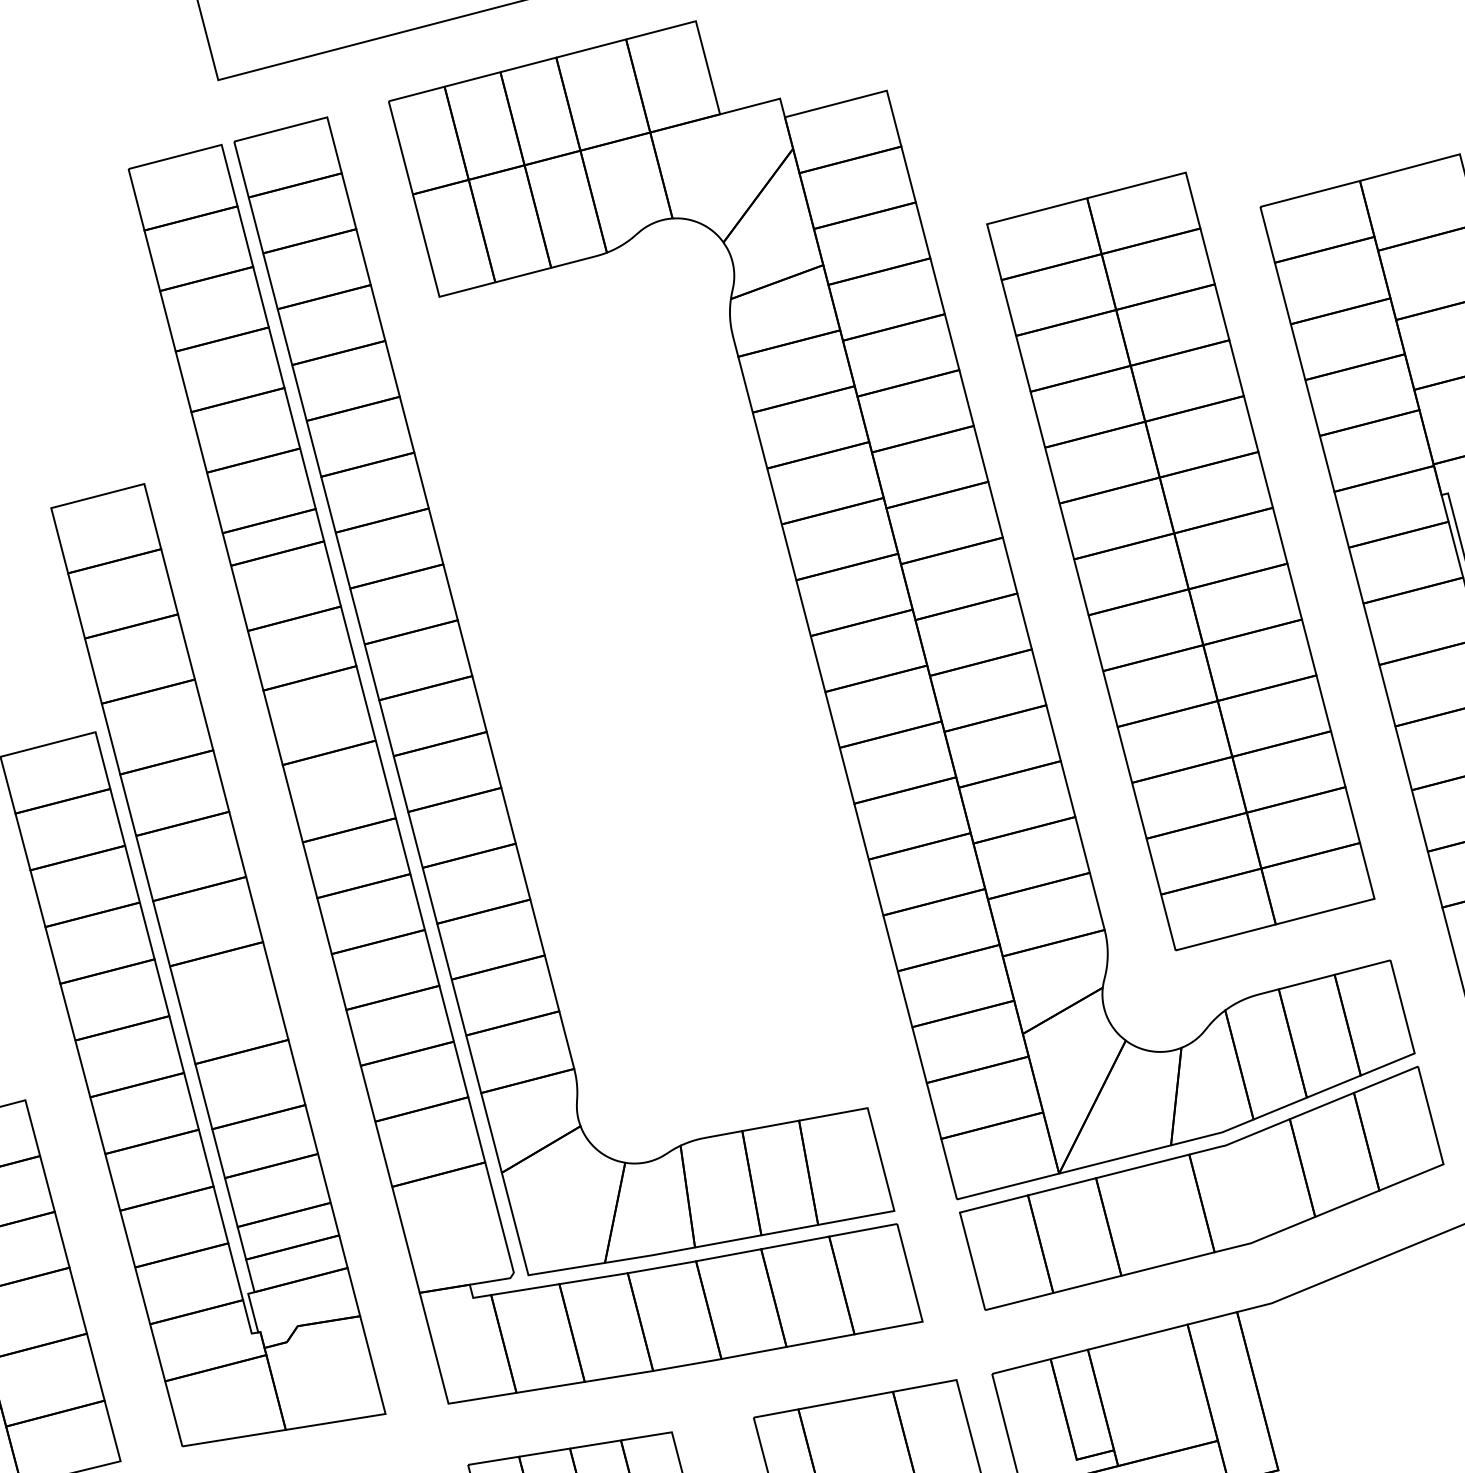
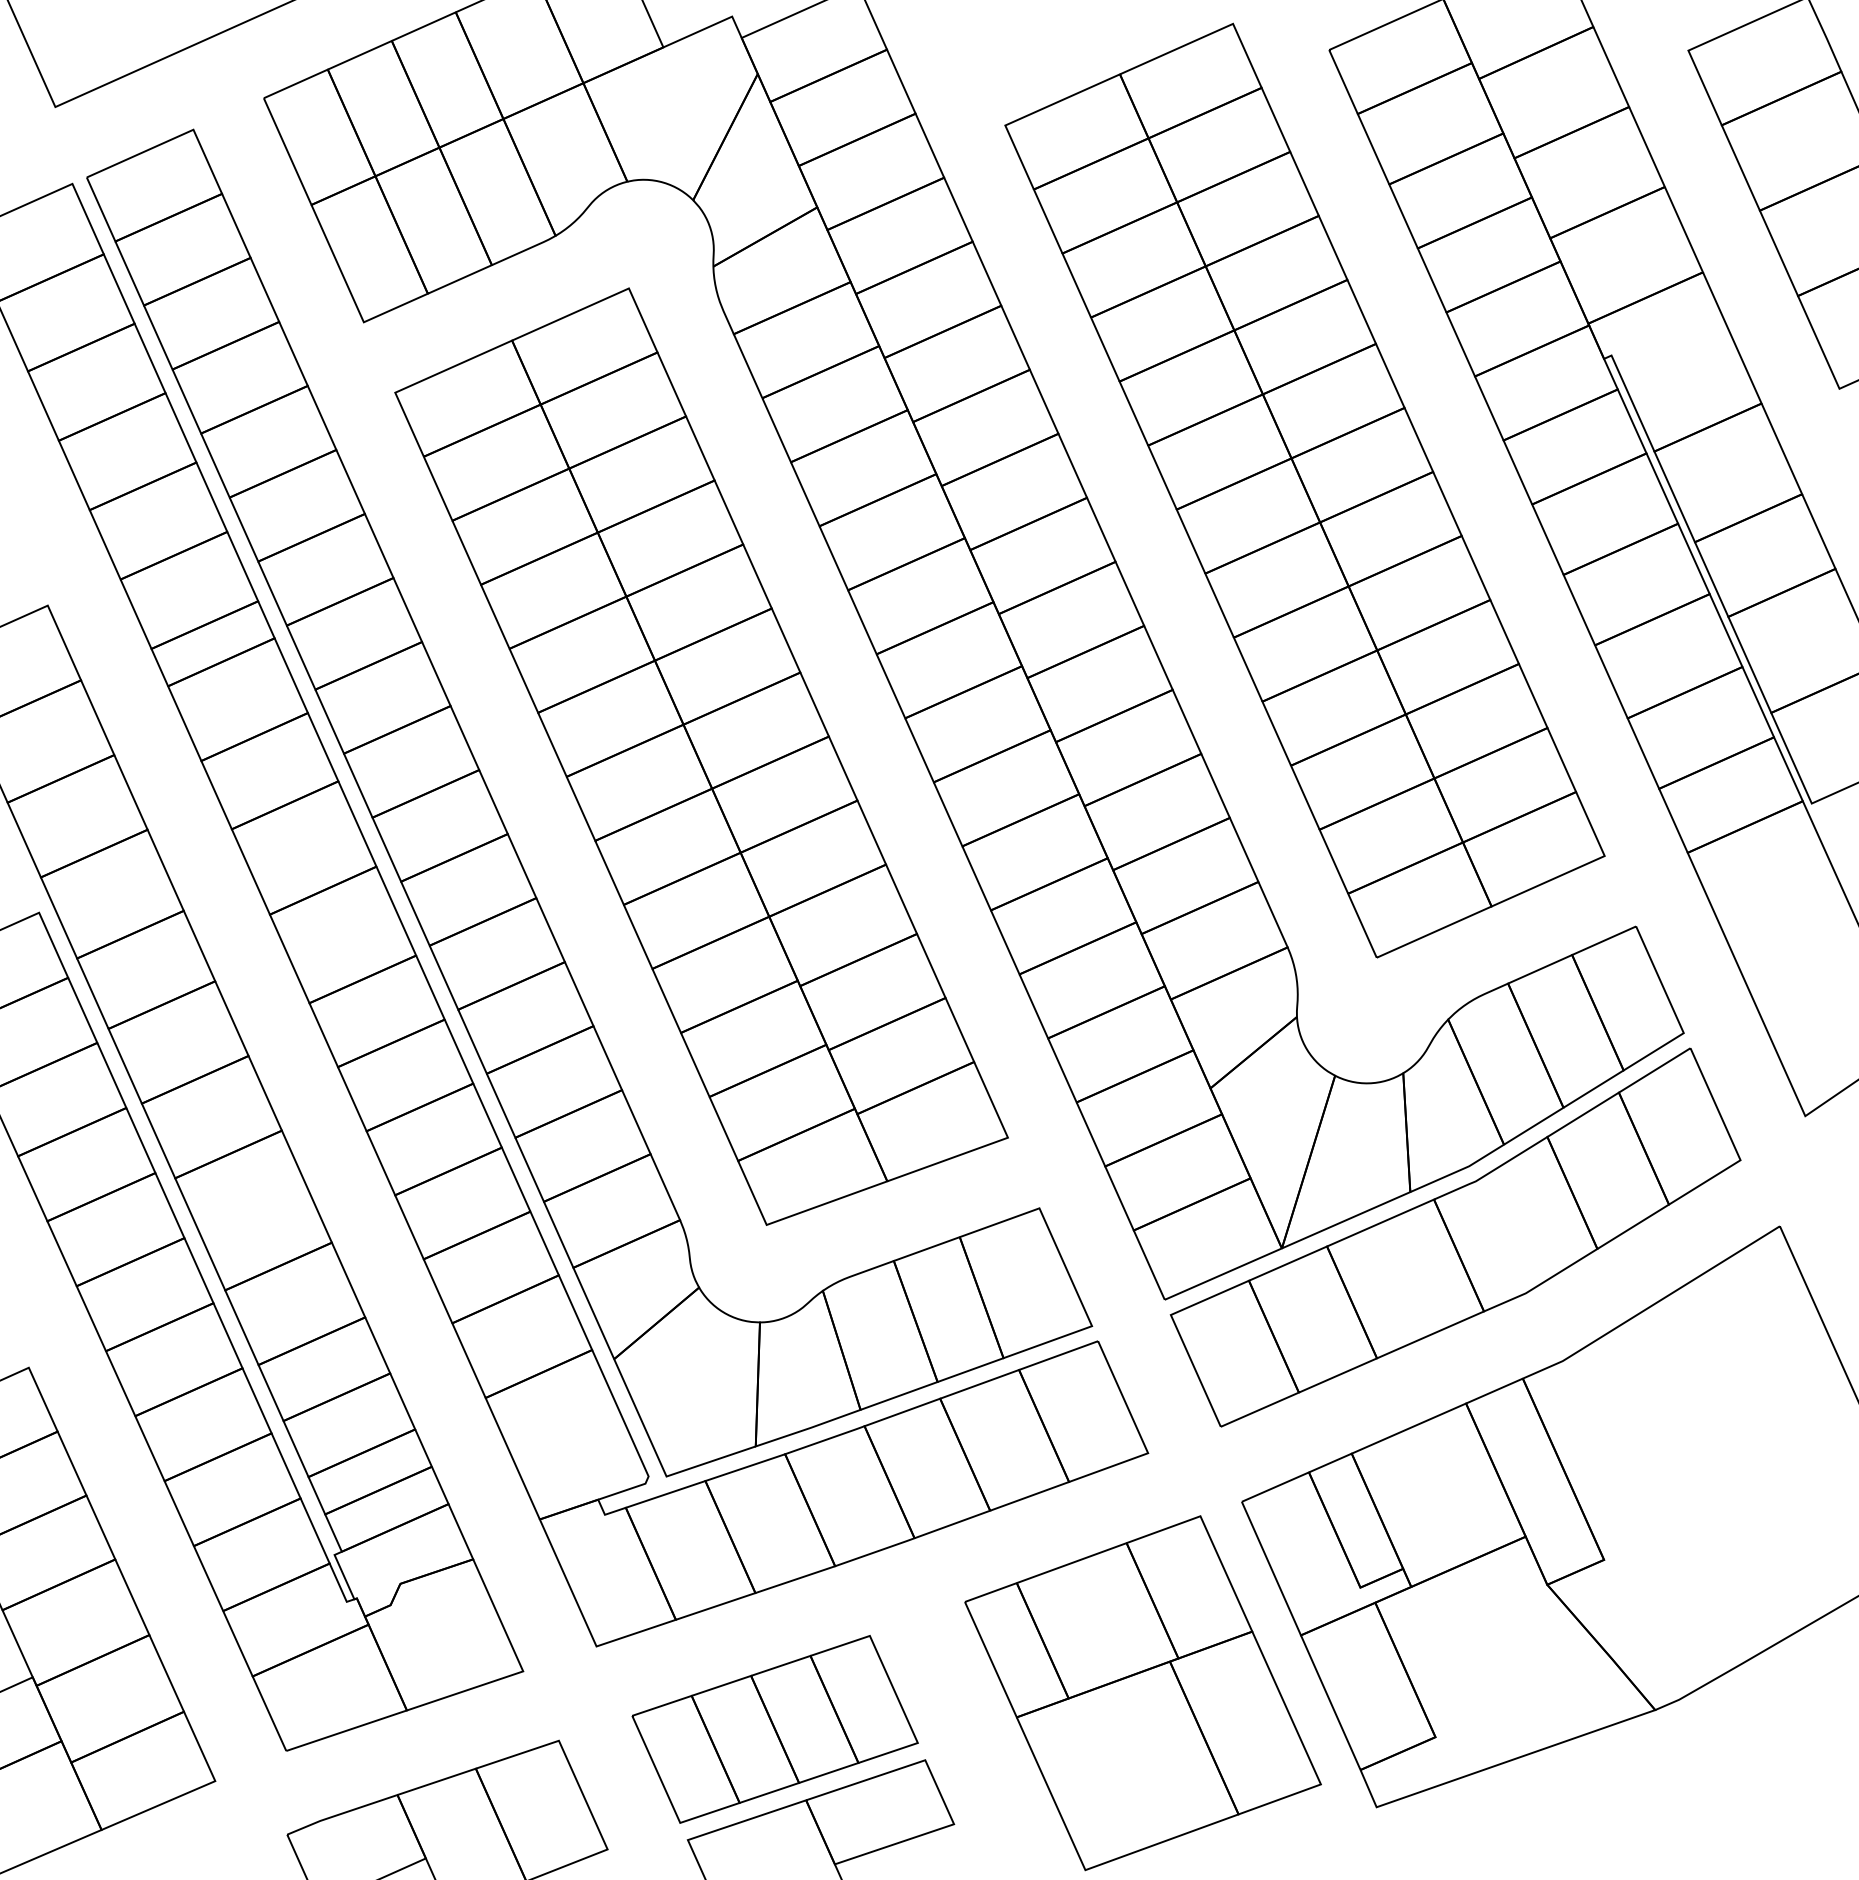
part: (654, 695) -> (701, 756), added

